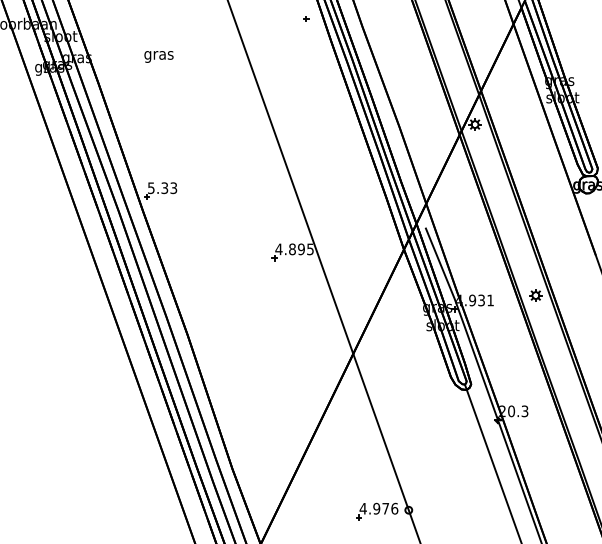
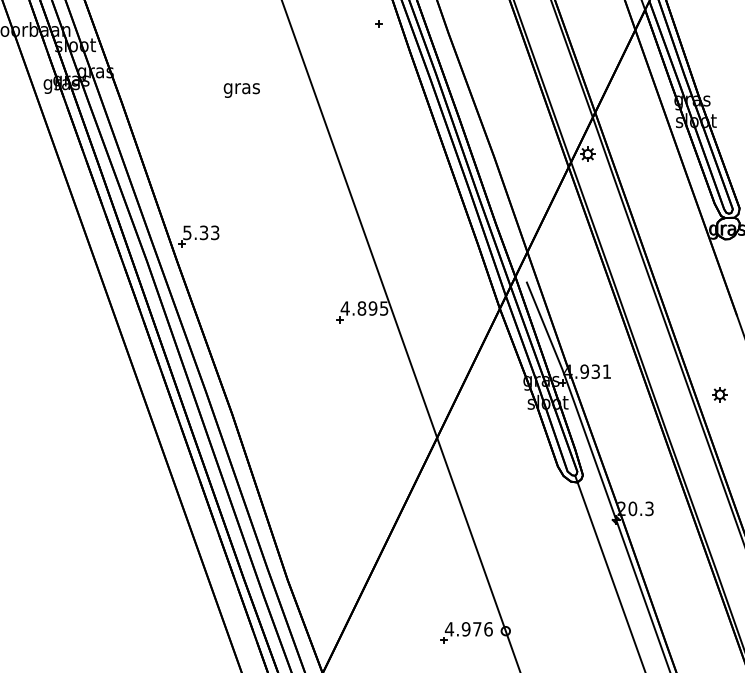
text: (158, 56) -> (241, 90), moved
part: (535, 295) -> (719, 394), moved

